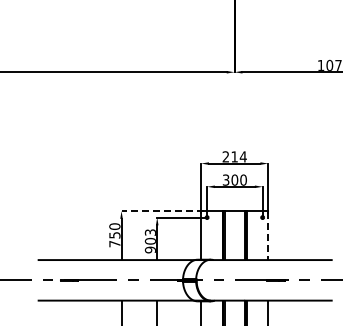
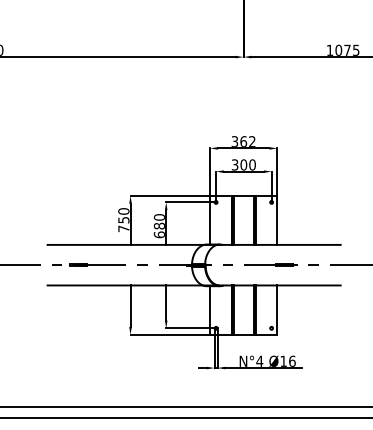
text: (234, 156) -> (243, 141), 214 -> 362
line: (162, 210) -> (171, 195), dashed -> solid
line: (268, 236) -> (277, 221), dashed -> solid
text: (149, 241) -> (158, 226), 903 -> 680

